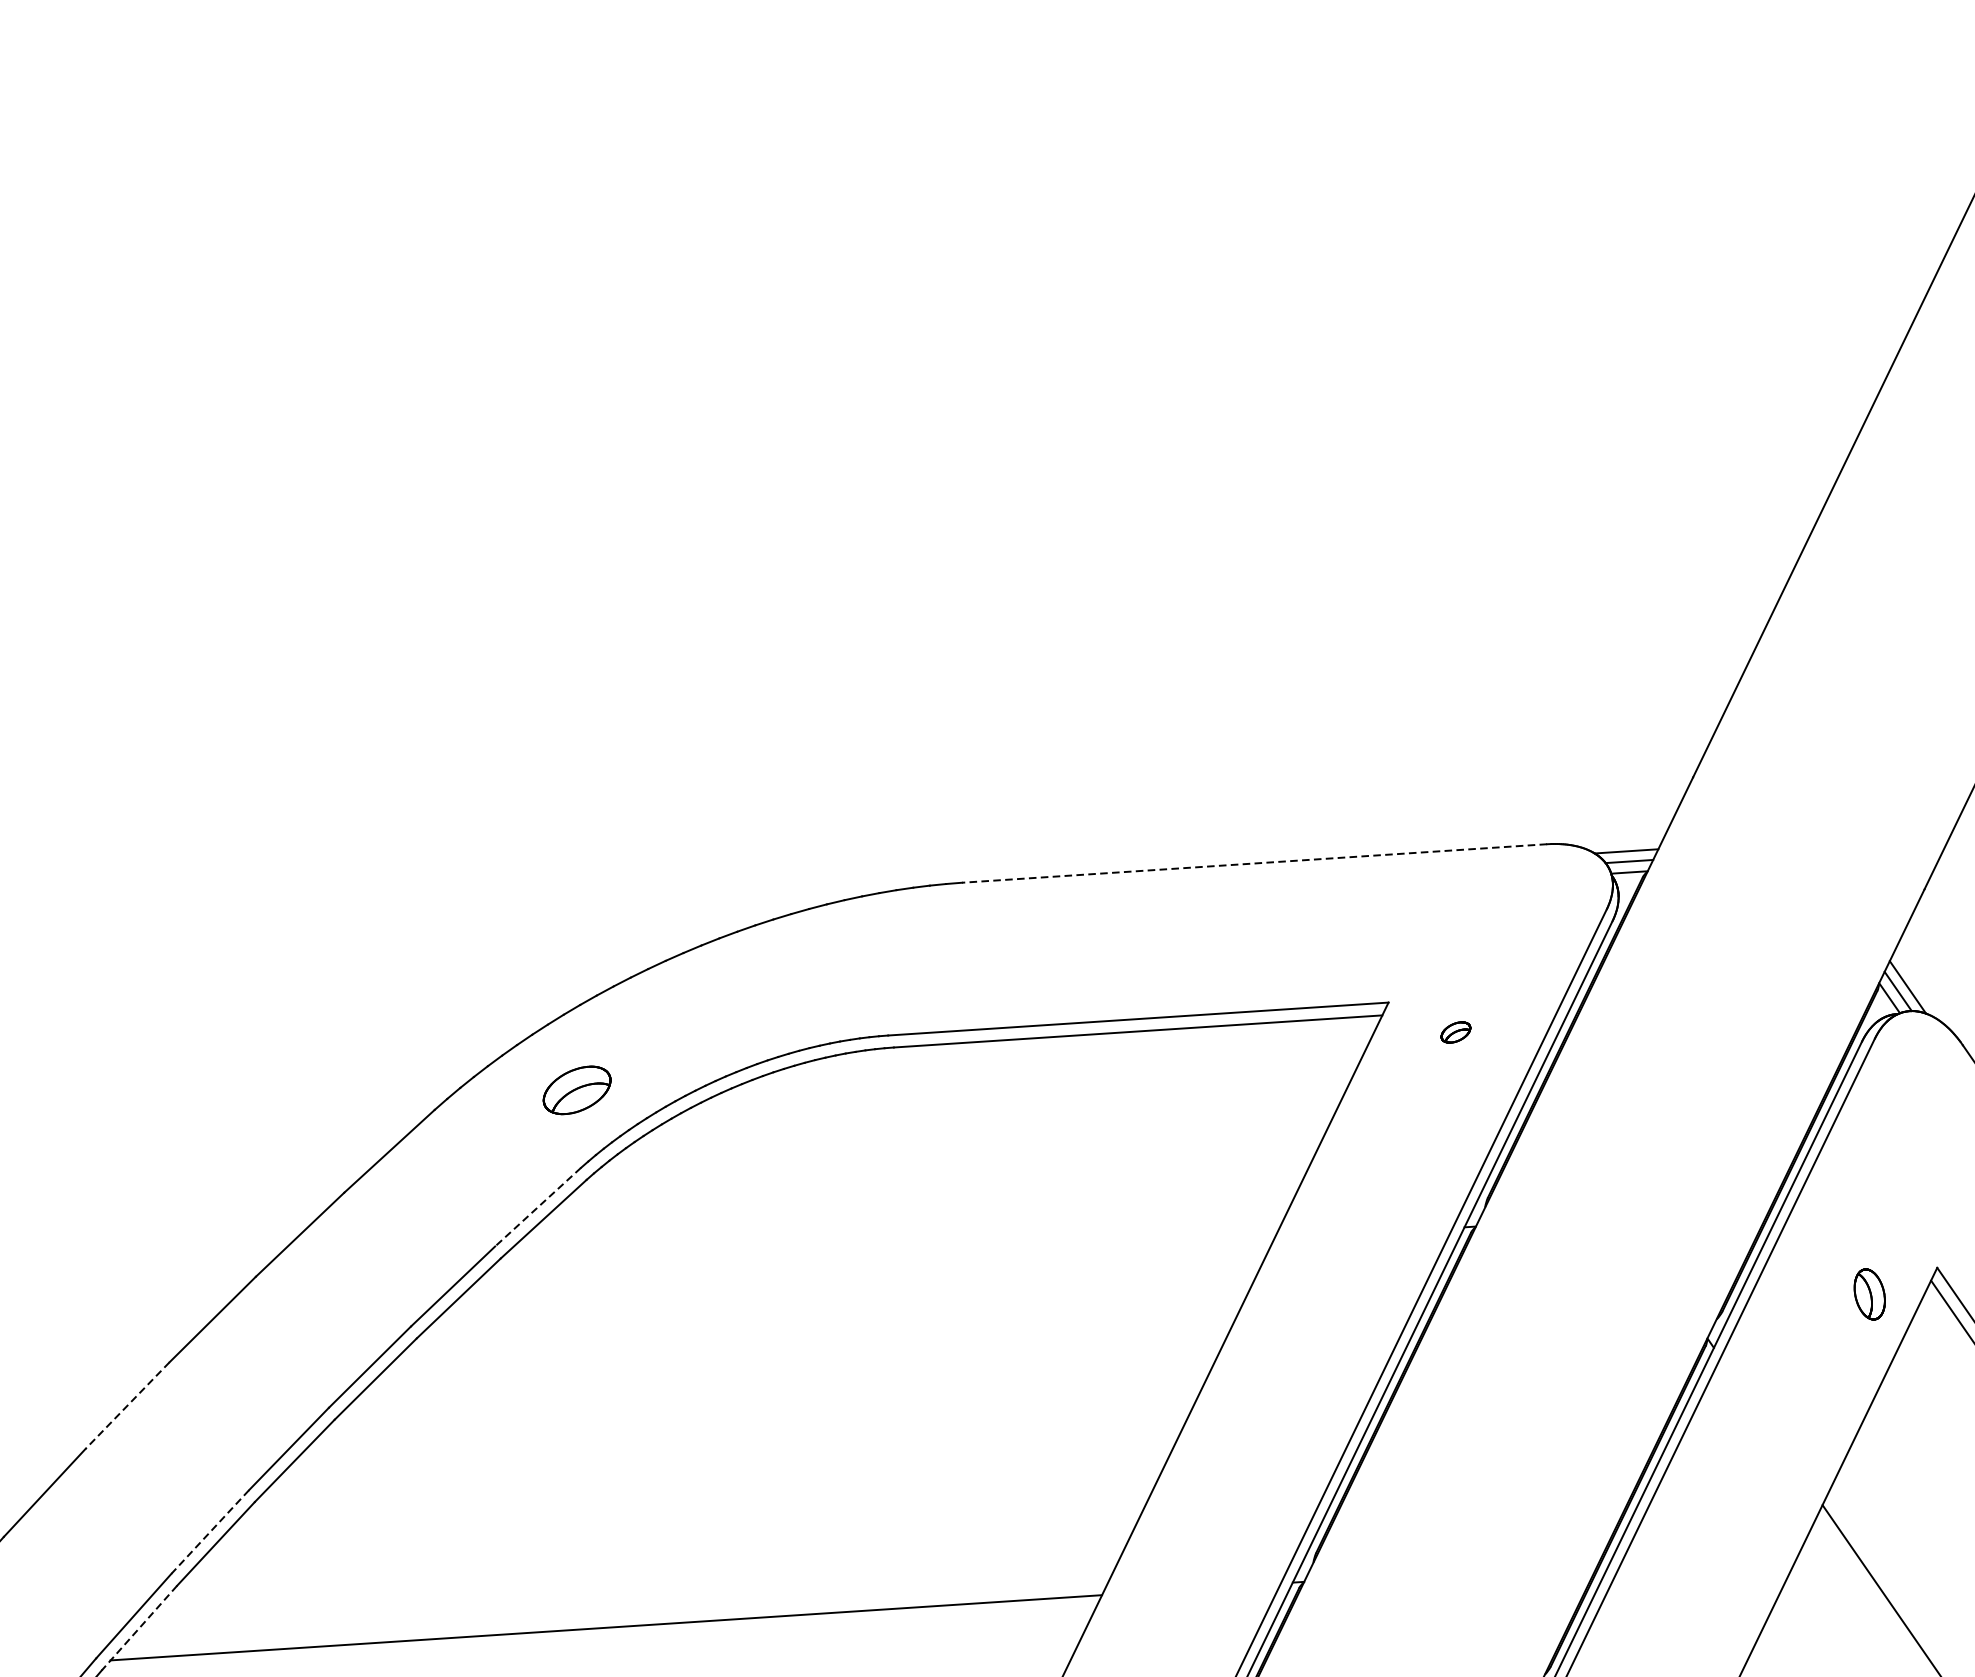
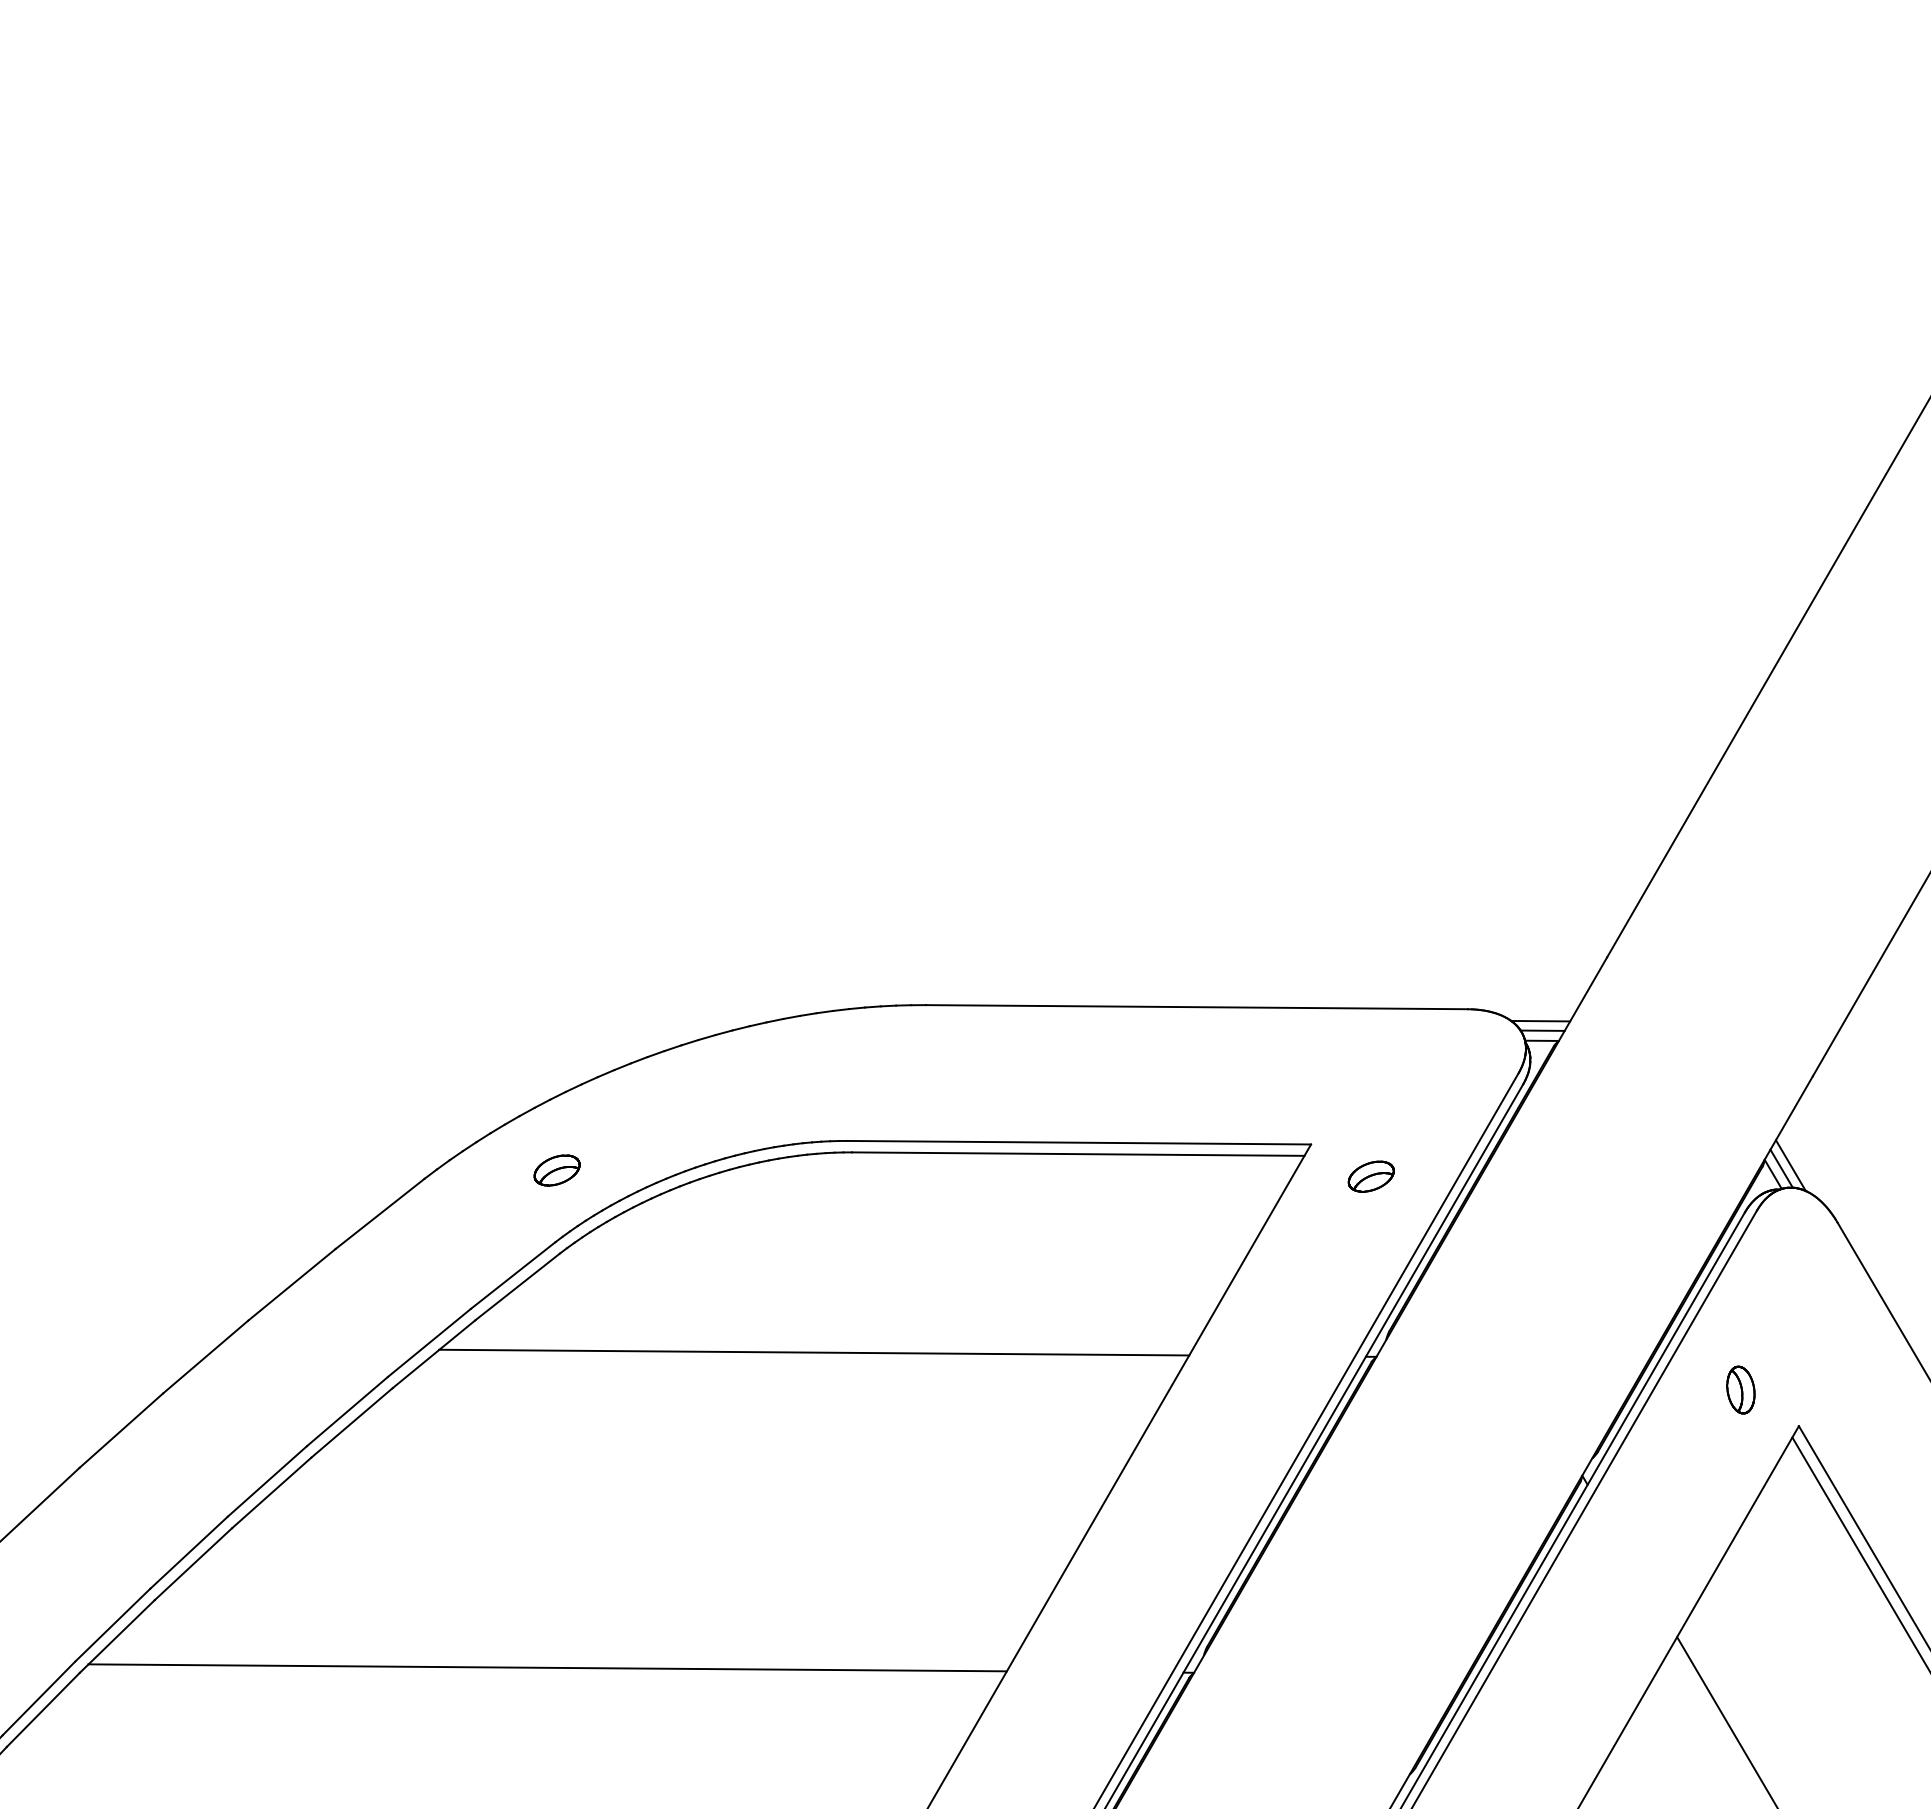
line: (1254, 863) -> (1196, 1007), dashed -> solid
part: (1455, 1032) -> (1370, 1176), size x1.67
part: (576, 1090) -> (556, 1170), size x0.71
line: (538, 1207) -> (513, 1275), dashed -> solid
line: (869, 1266) -> (814, 1352), added
part: (1869, 1293) -> (1740, 1389), moved
line: (127, 1405) -> (121, 1430), dashed -> solid
line: (210, 1531) -> (189, 1552), dashed -> solid
line: (138, 1628) -> (116, 1636), dashed -> solid

